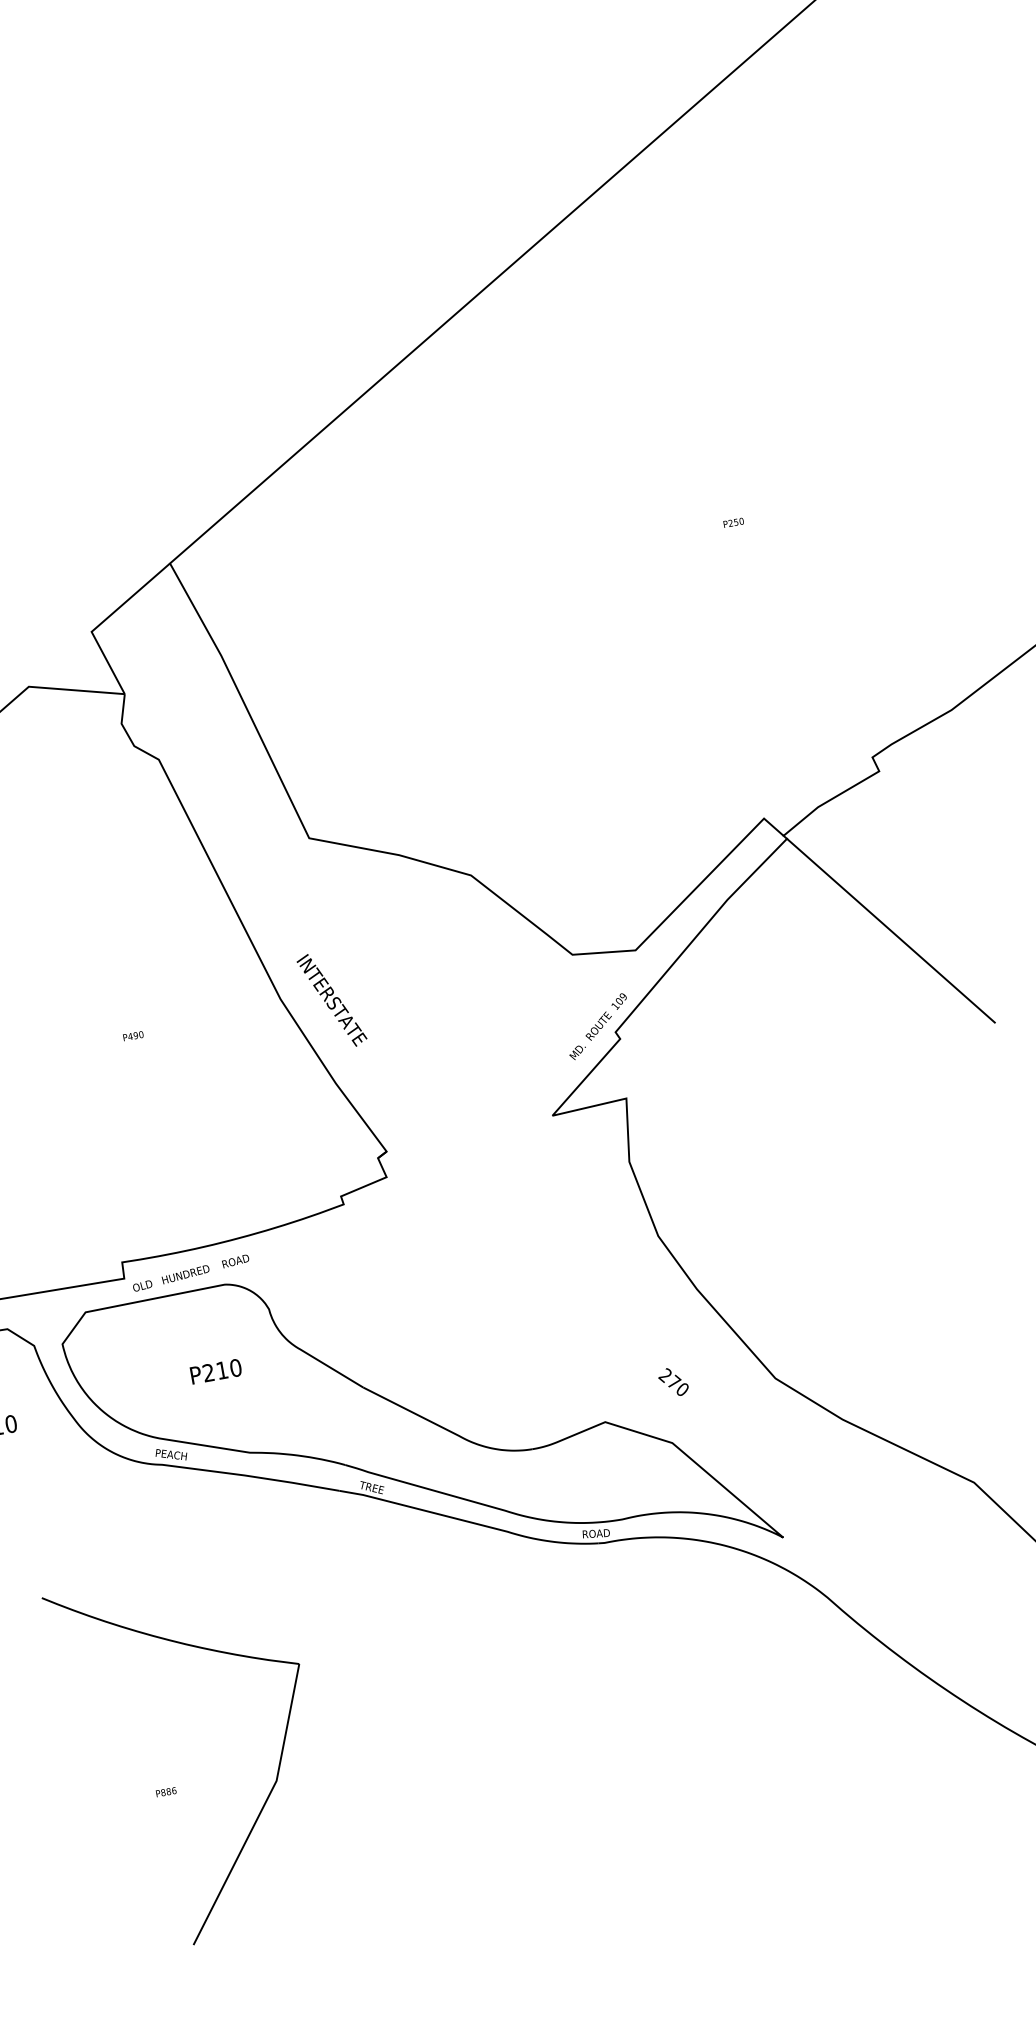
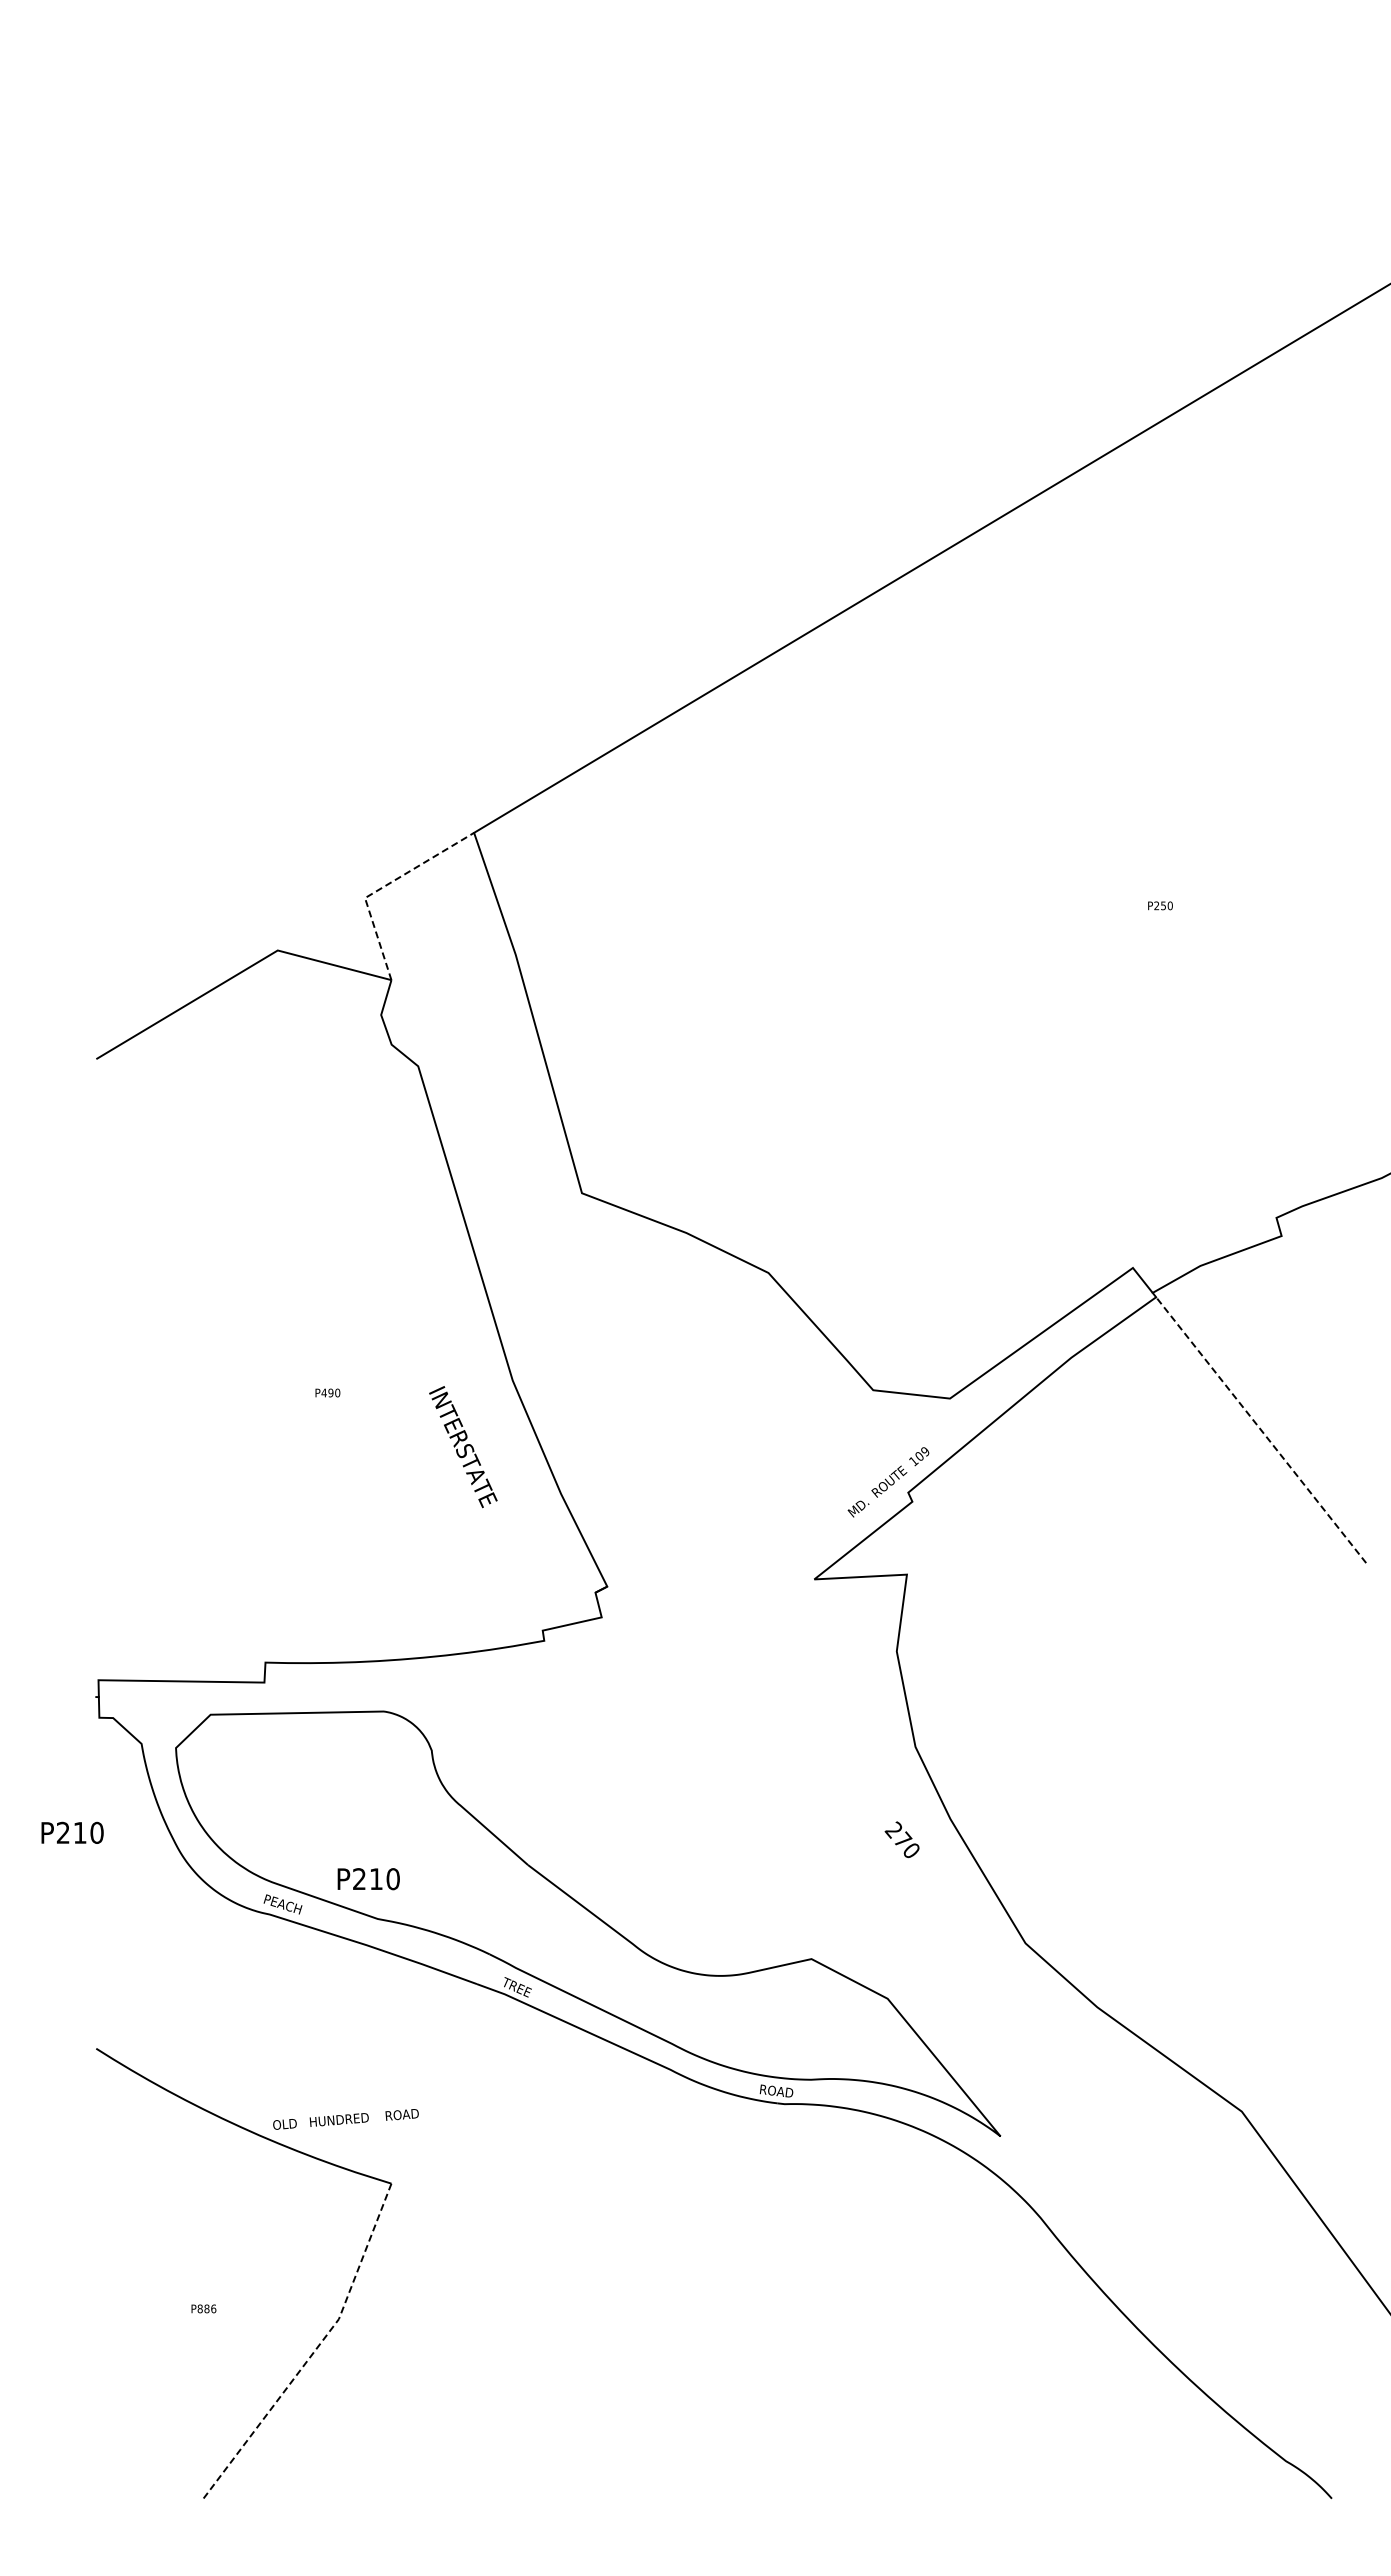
line: (104, 620) -> (382, 887), solid -> dashed
line: (890, 930) -> (1260, 1429), solid -> dashed
text: (332, 1000) -> (463, 1447), moved
text: (190, 1273) -> (345, 2119), moved
text: (215, 1371) -> (368, 1879), moved
text: (672, 1382) -> (901, 1839), moved
line: (262, 1809) -> (315, 2350), solid -> dashed

